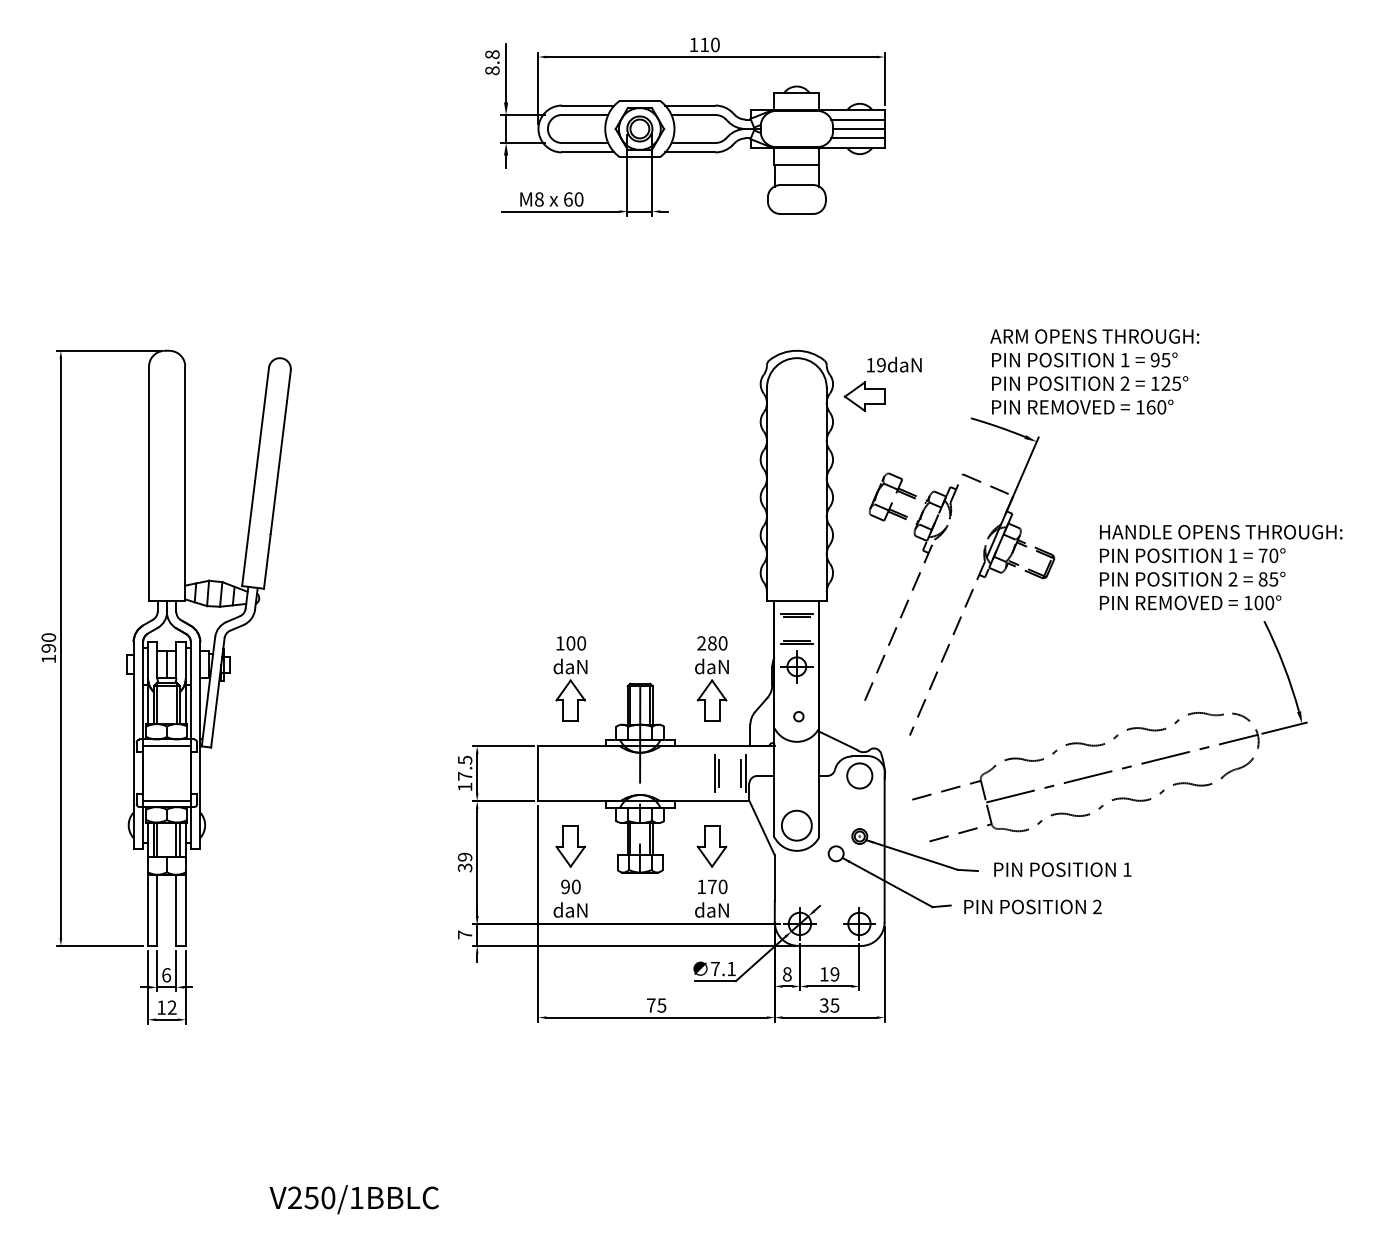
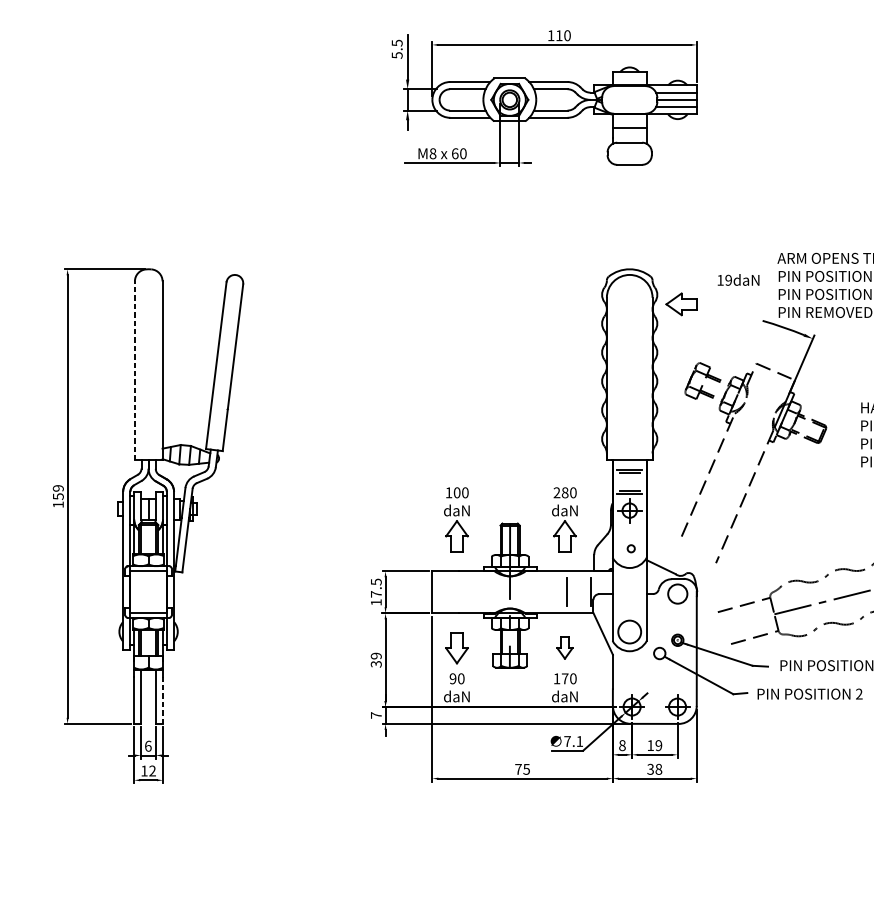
text: (492, 62) -> (397, 49), 8.8 -> 5.5
text: (894, 364) -> (738, 279), moved
line: (149, 483) -> (135, 370), solid -> dashed
text: (48, 642) -> (58, 492), 190 -> 159
line: (719, 773) -> (570, 592), removed
line: (740, 773) -> (586, 592), removed
part: (711, 846) -> (564, 647), size x0.7
line: (185, 914) -> (162, 699), solid -> dashed
text: (834, 1005) -> (658, 769), 35 -> 38

